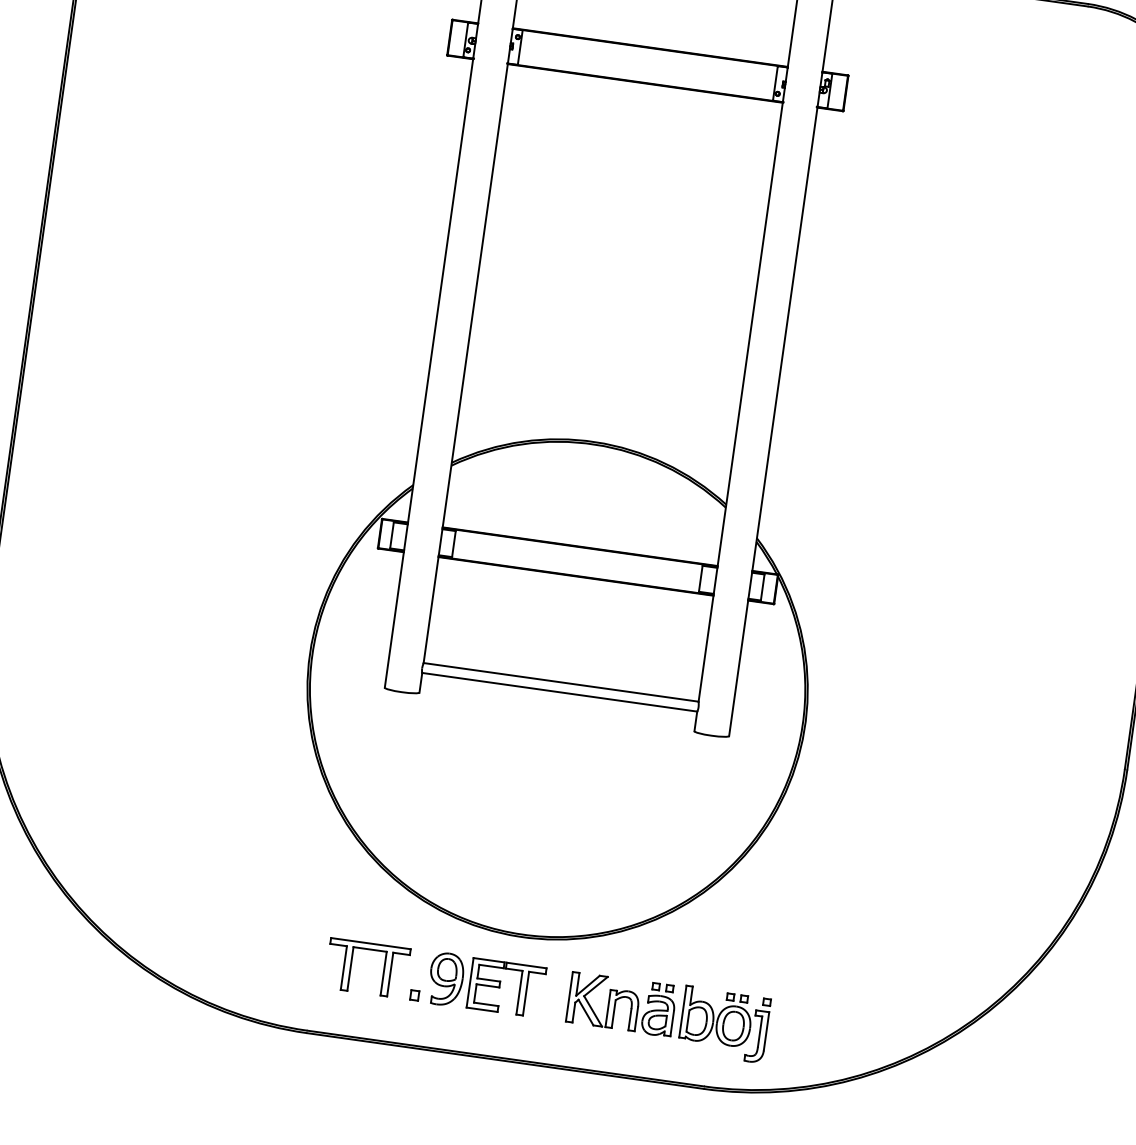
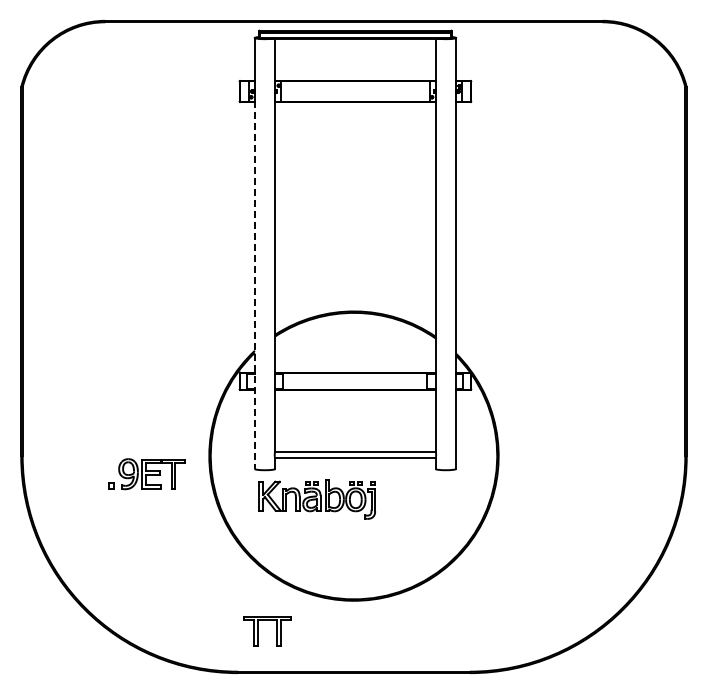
line: (428, 373) -> (254, 285), solid -> dashed
part: (476, 984) -> (146, 474), moved
part: (666, 1016) -> (316, 499), moved

